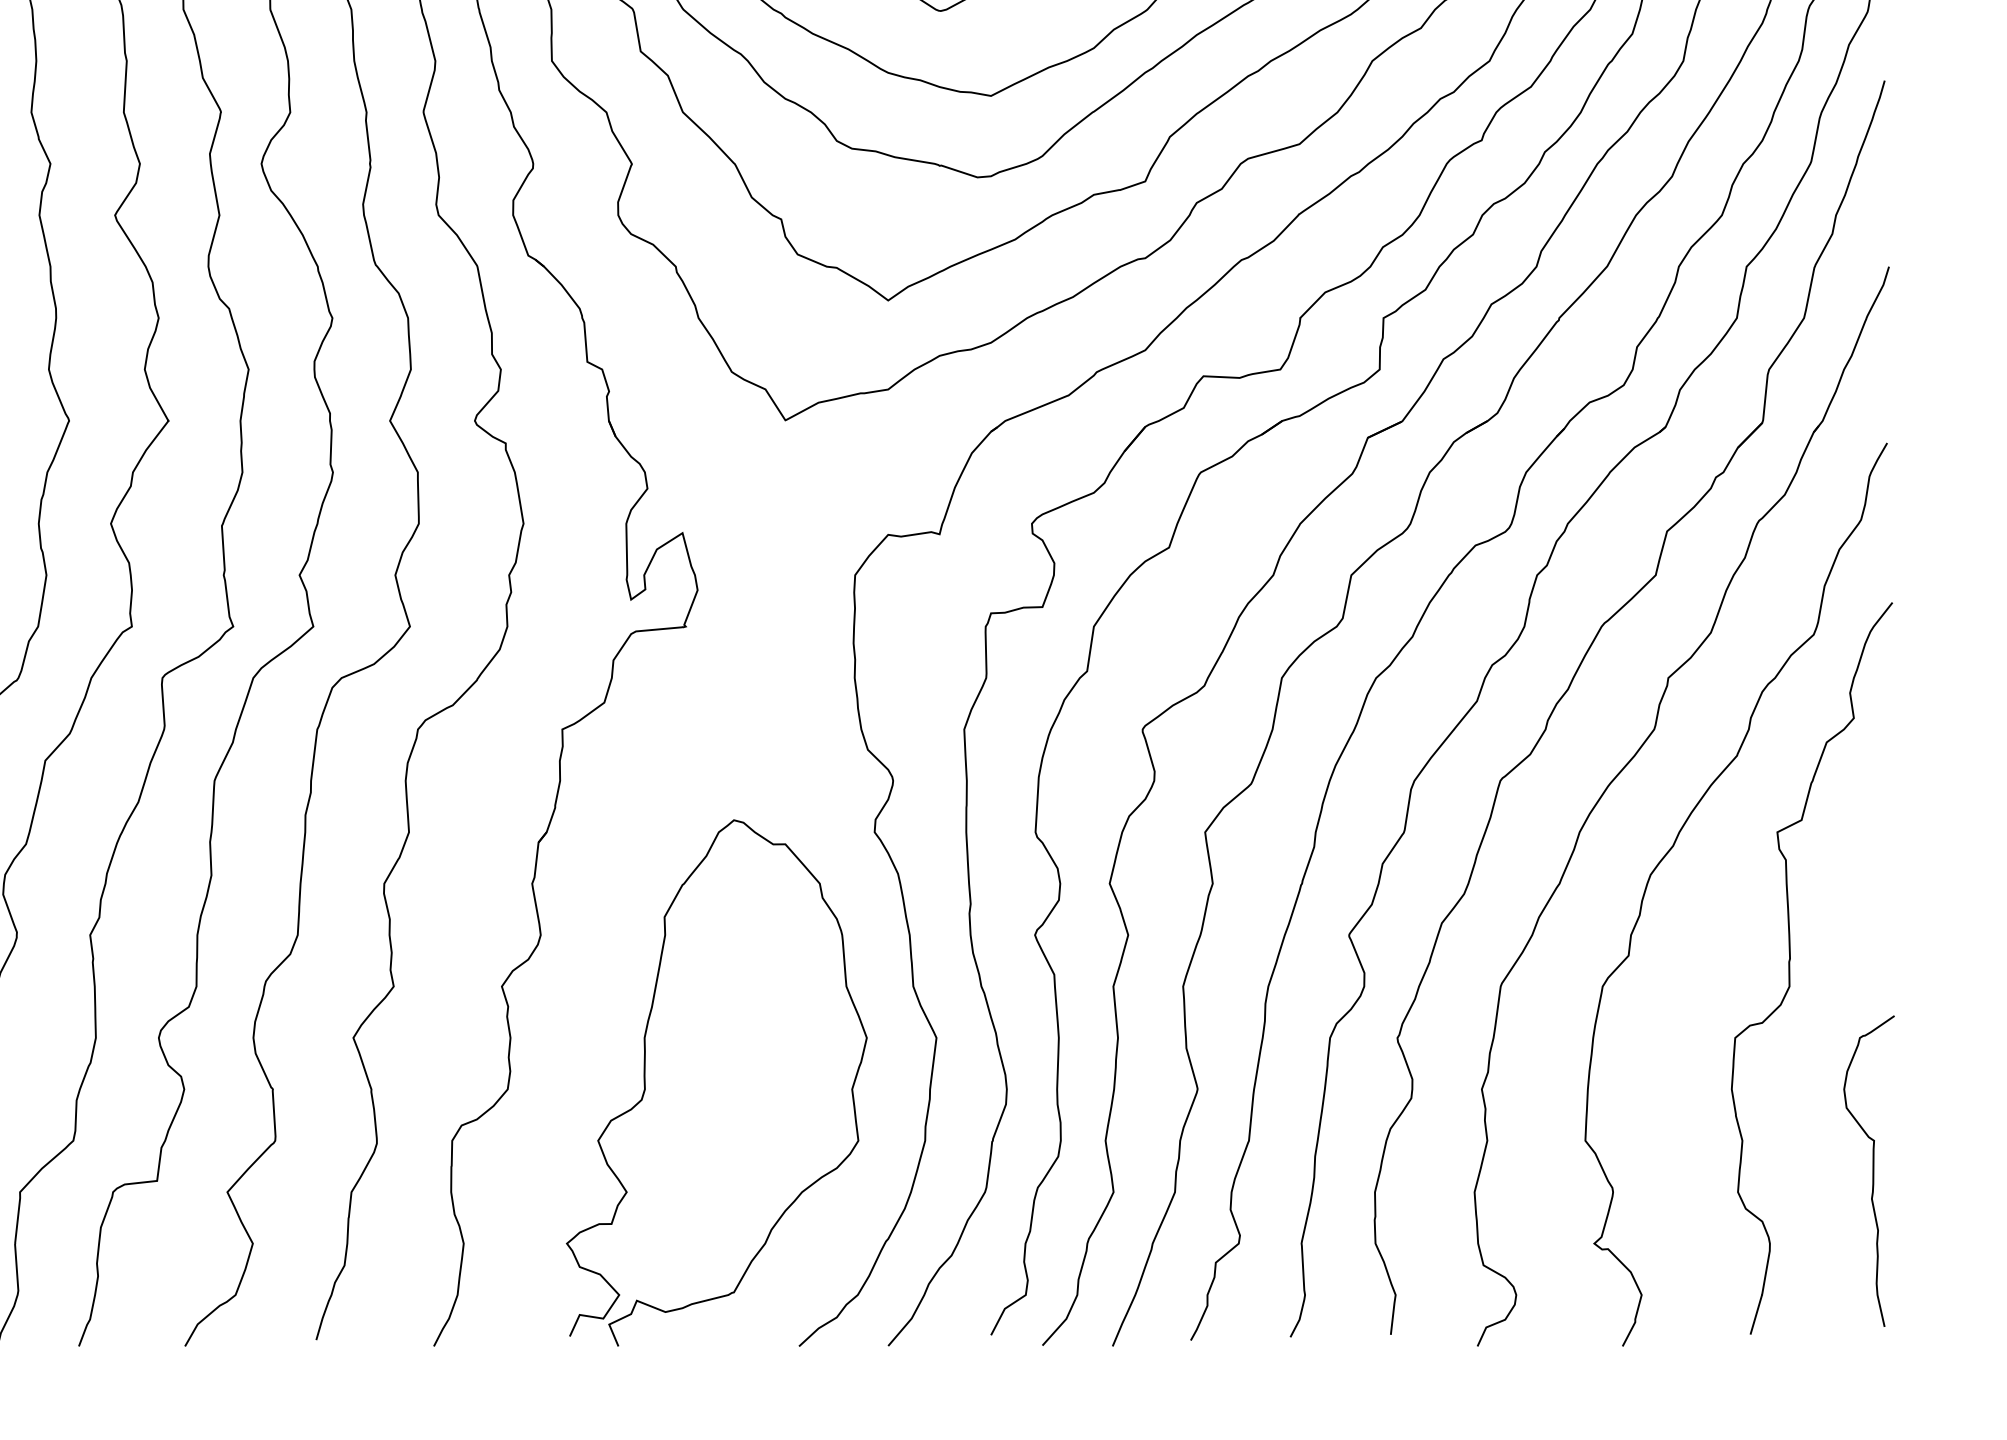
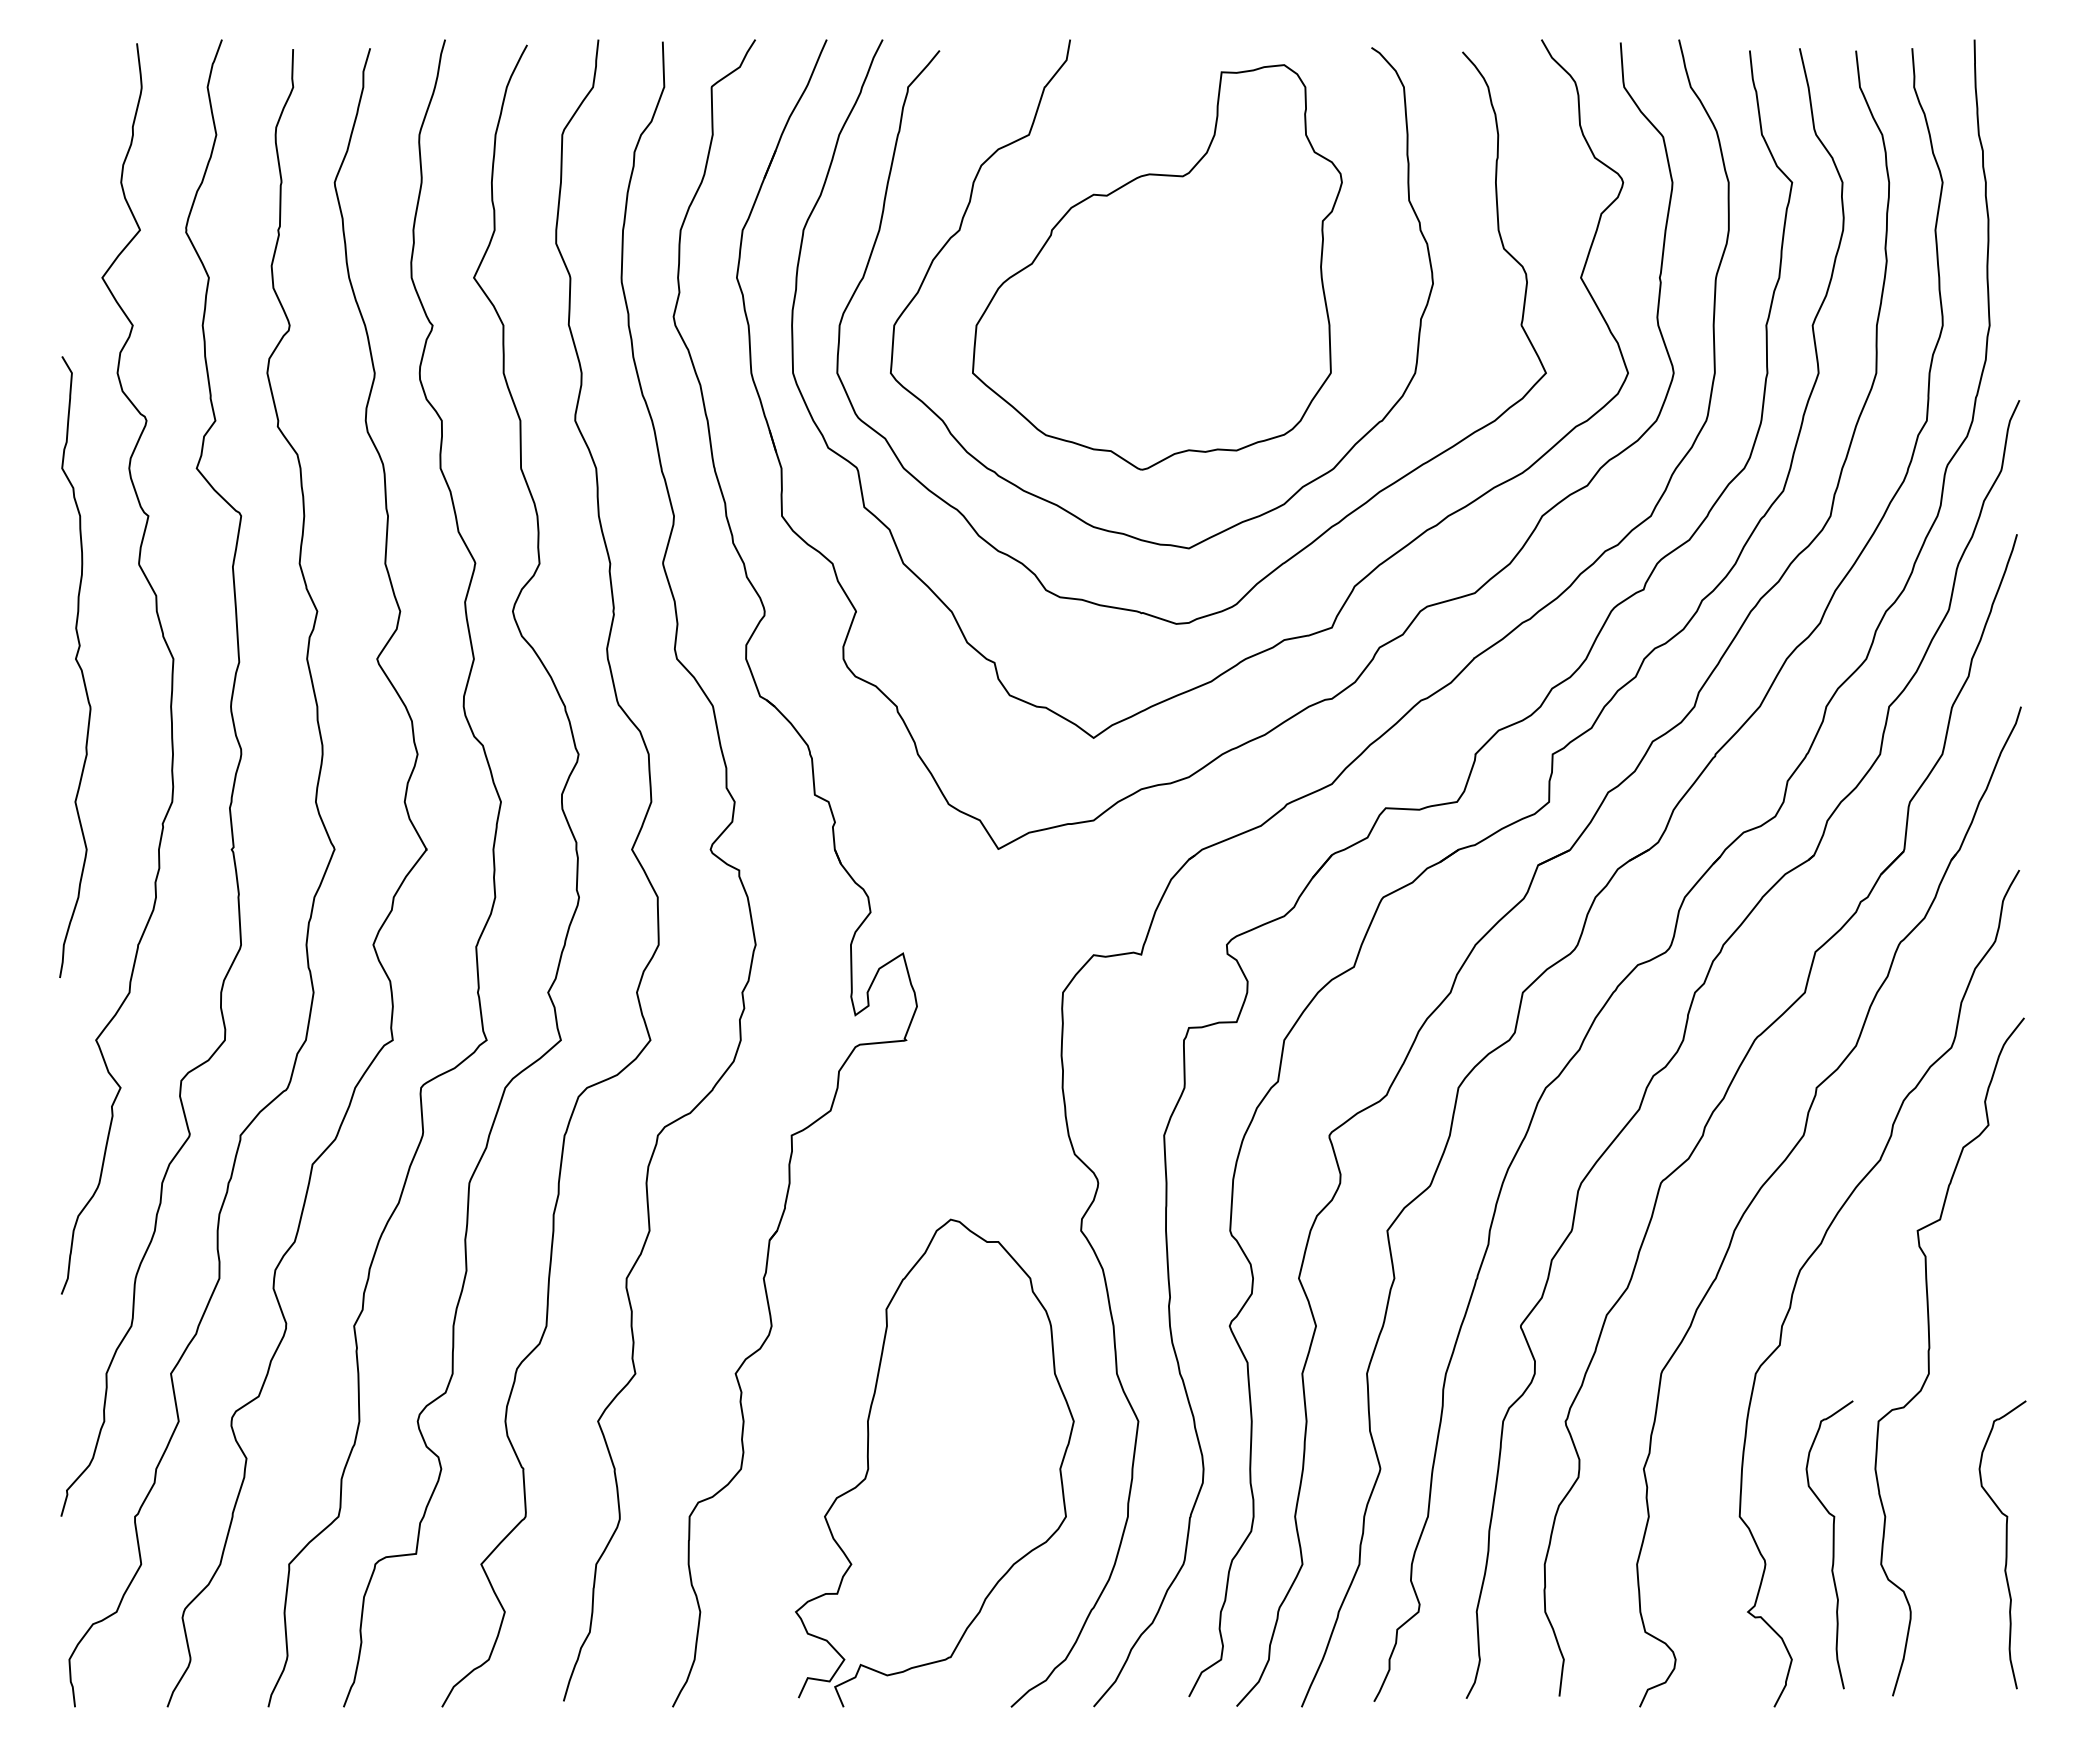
curve: (1685, 1170) -> (1832, 1544), added

